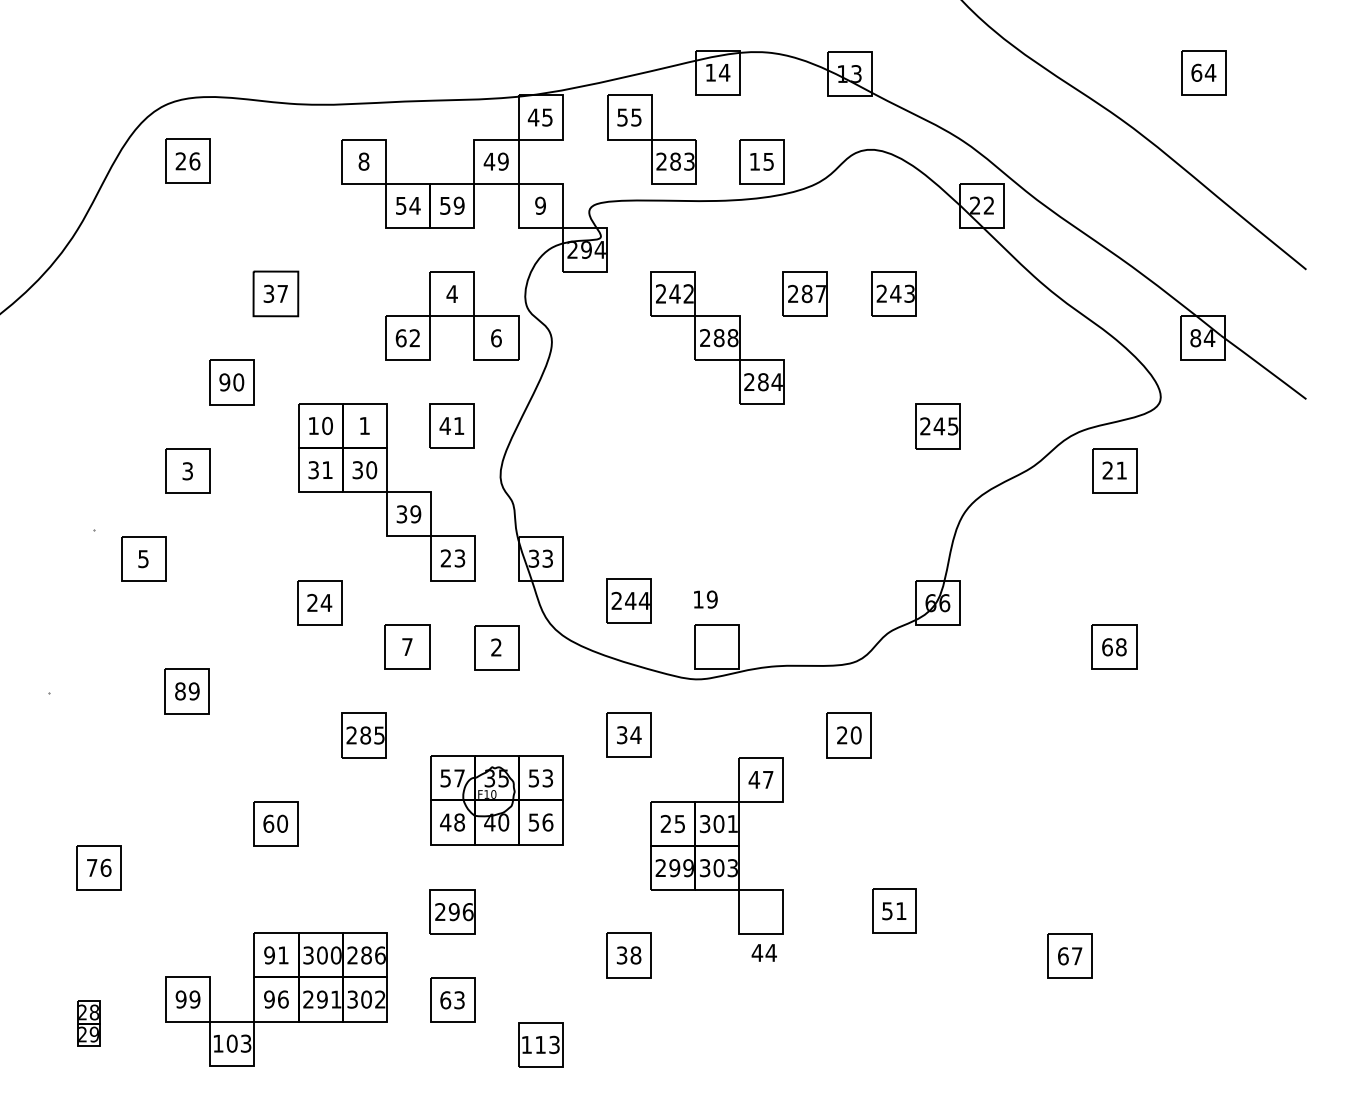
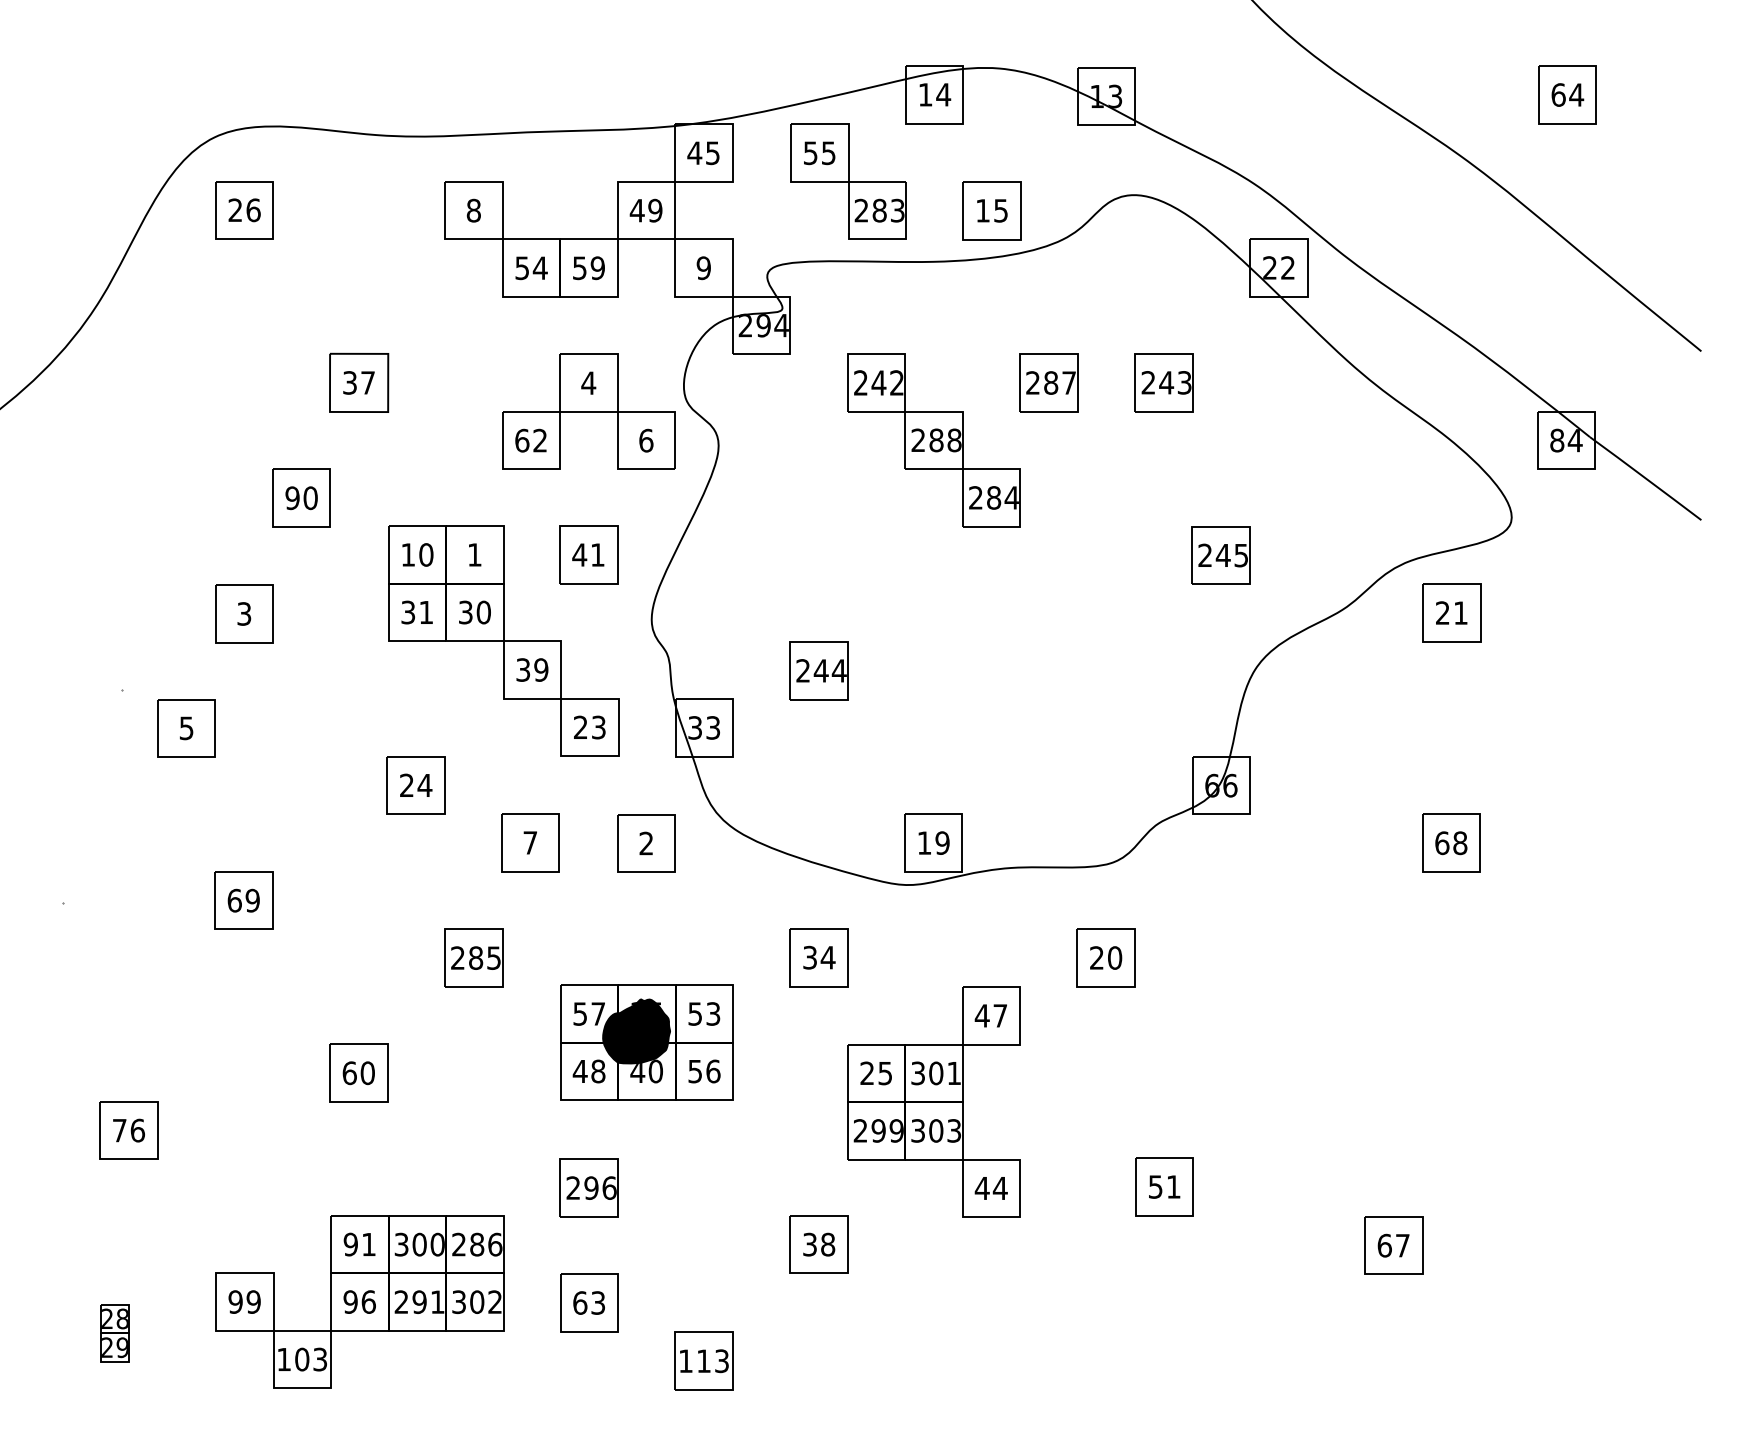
text: (705, 599) -> (933, 842), moved
part: (628, 600) -> (818, 670), moved
text: (180, 691) -> (234, 900), 89 -> 69
fill: (488, 791) -> (636, 1031), added
text: (763, 953) -> (990, 1188), moved

